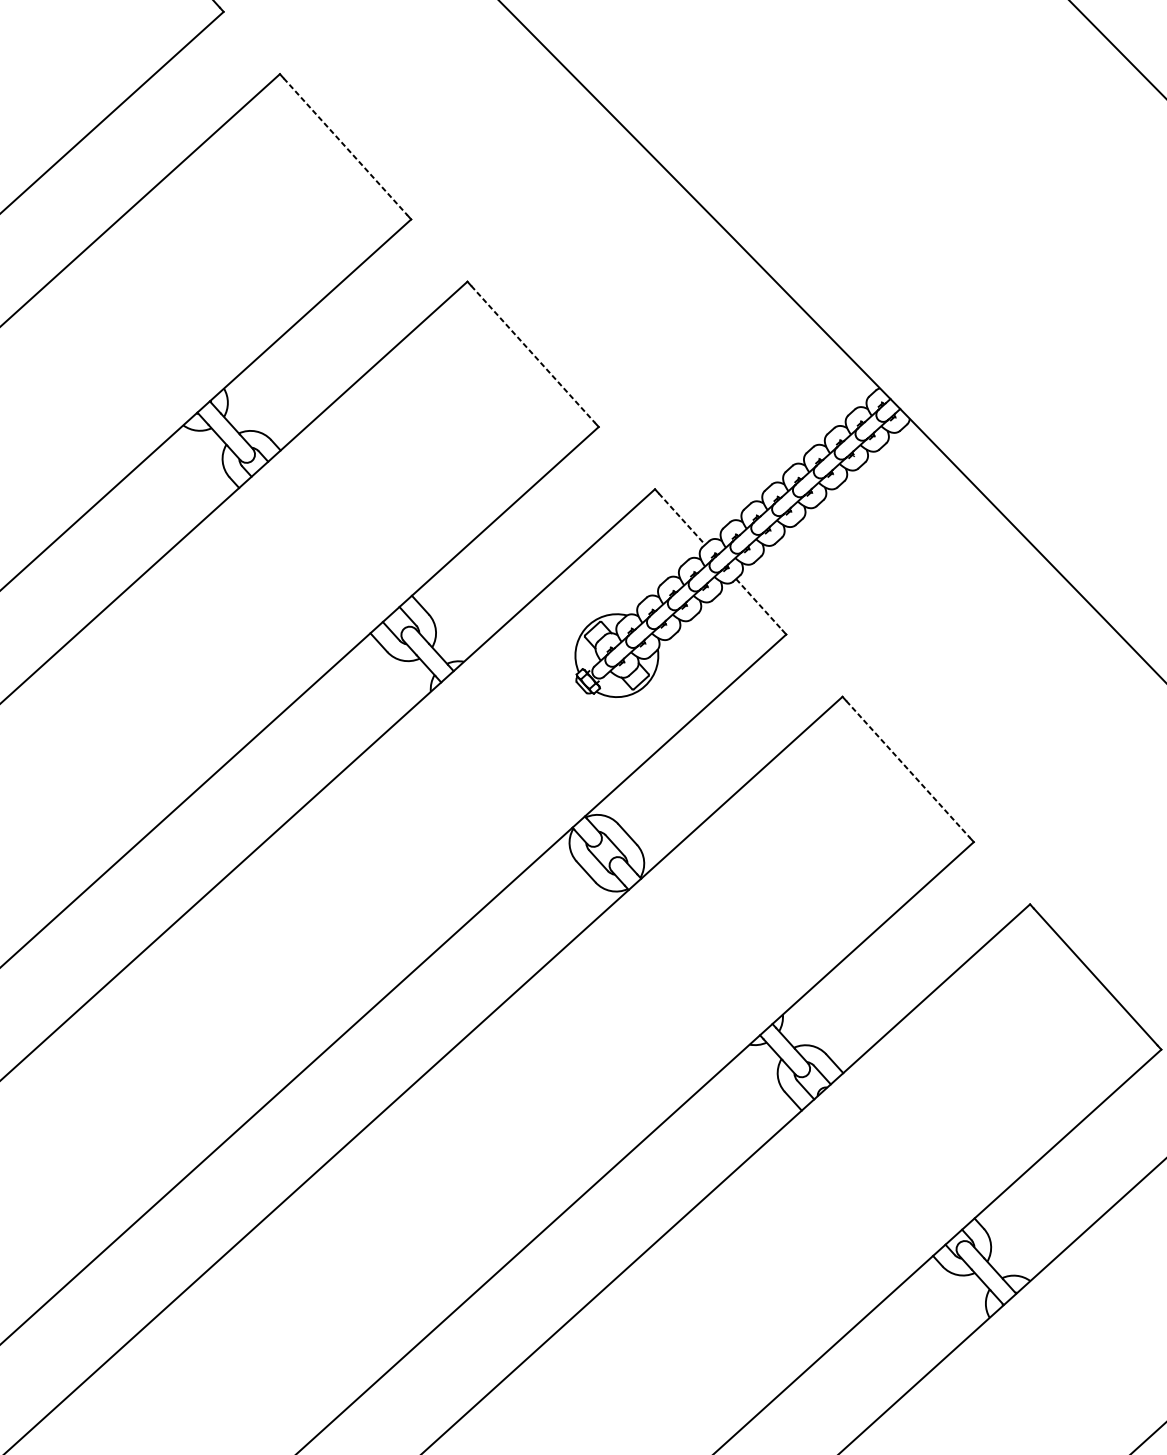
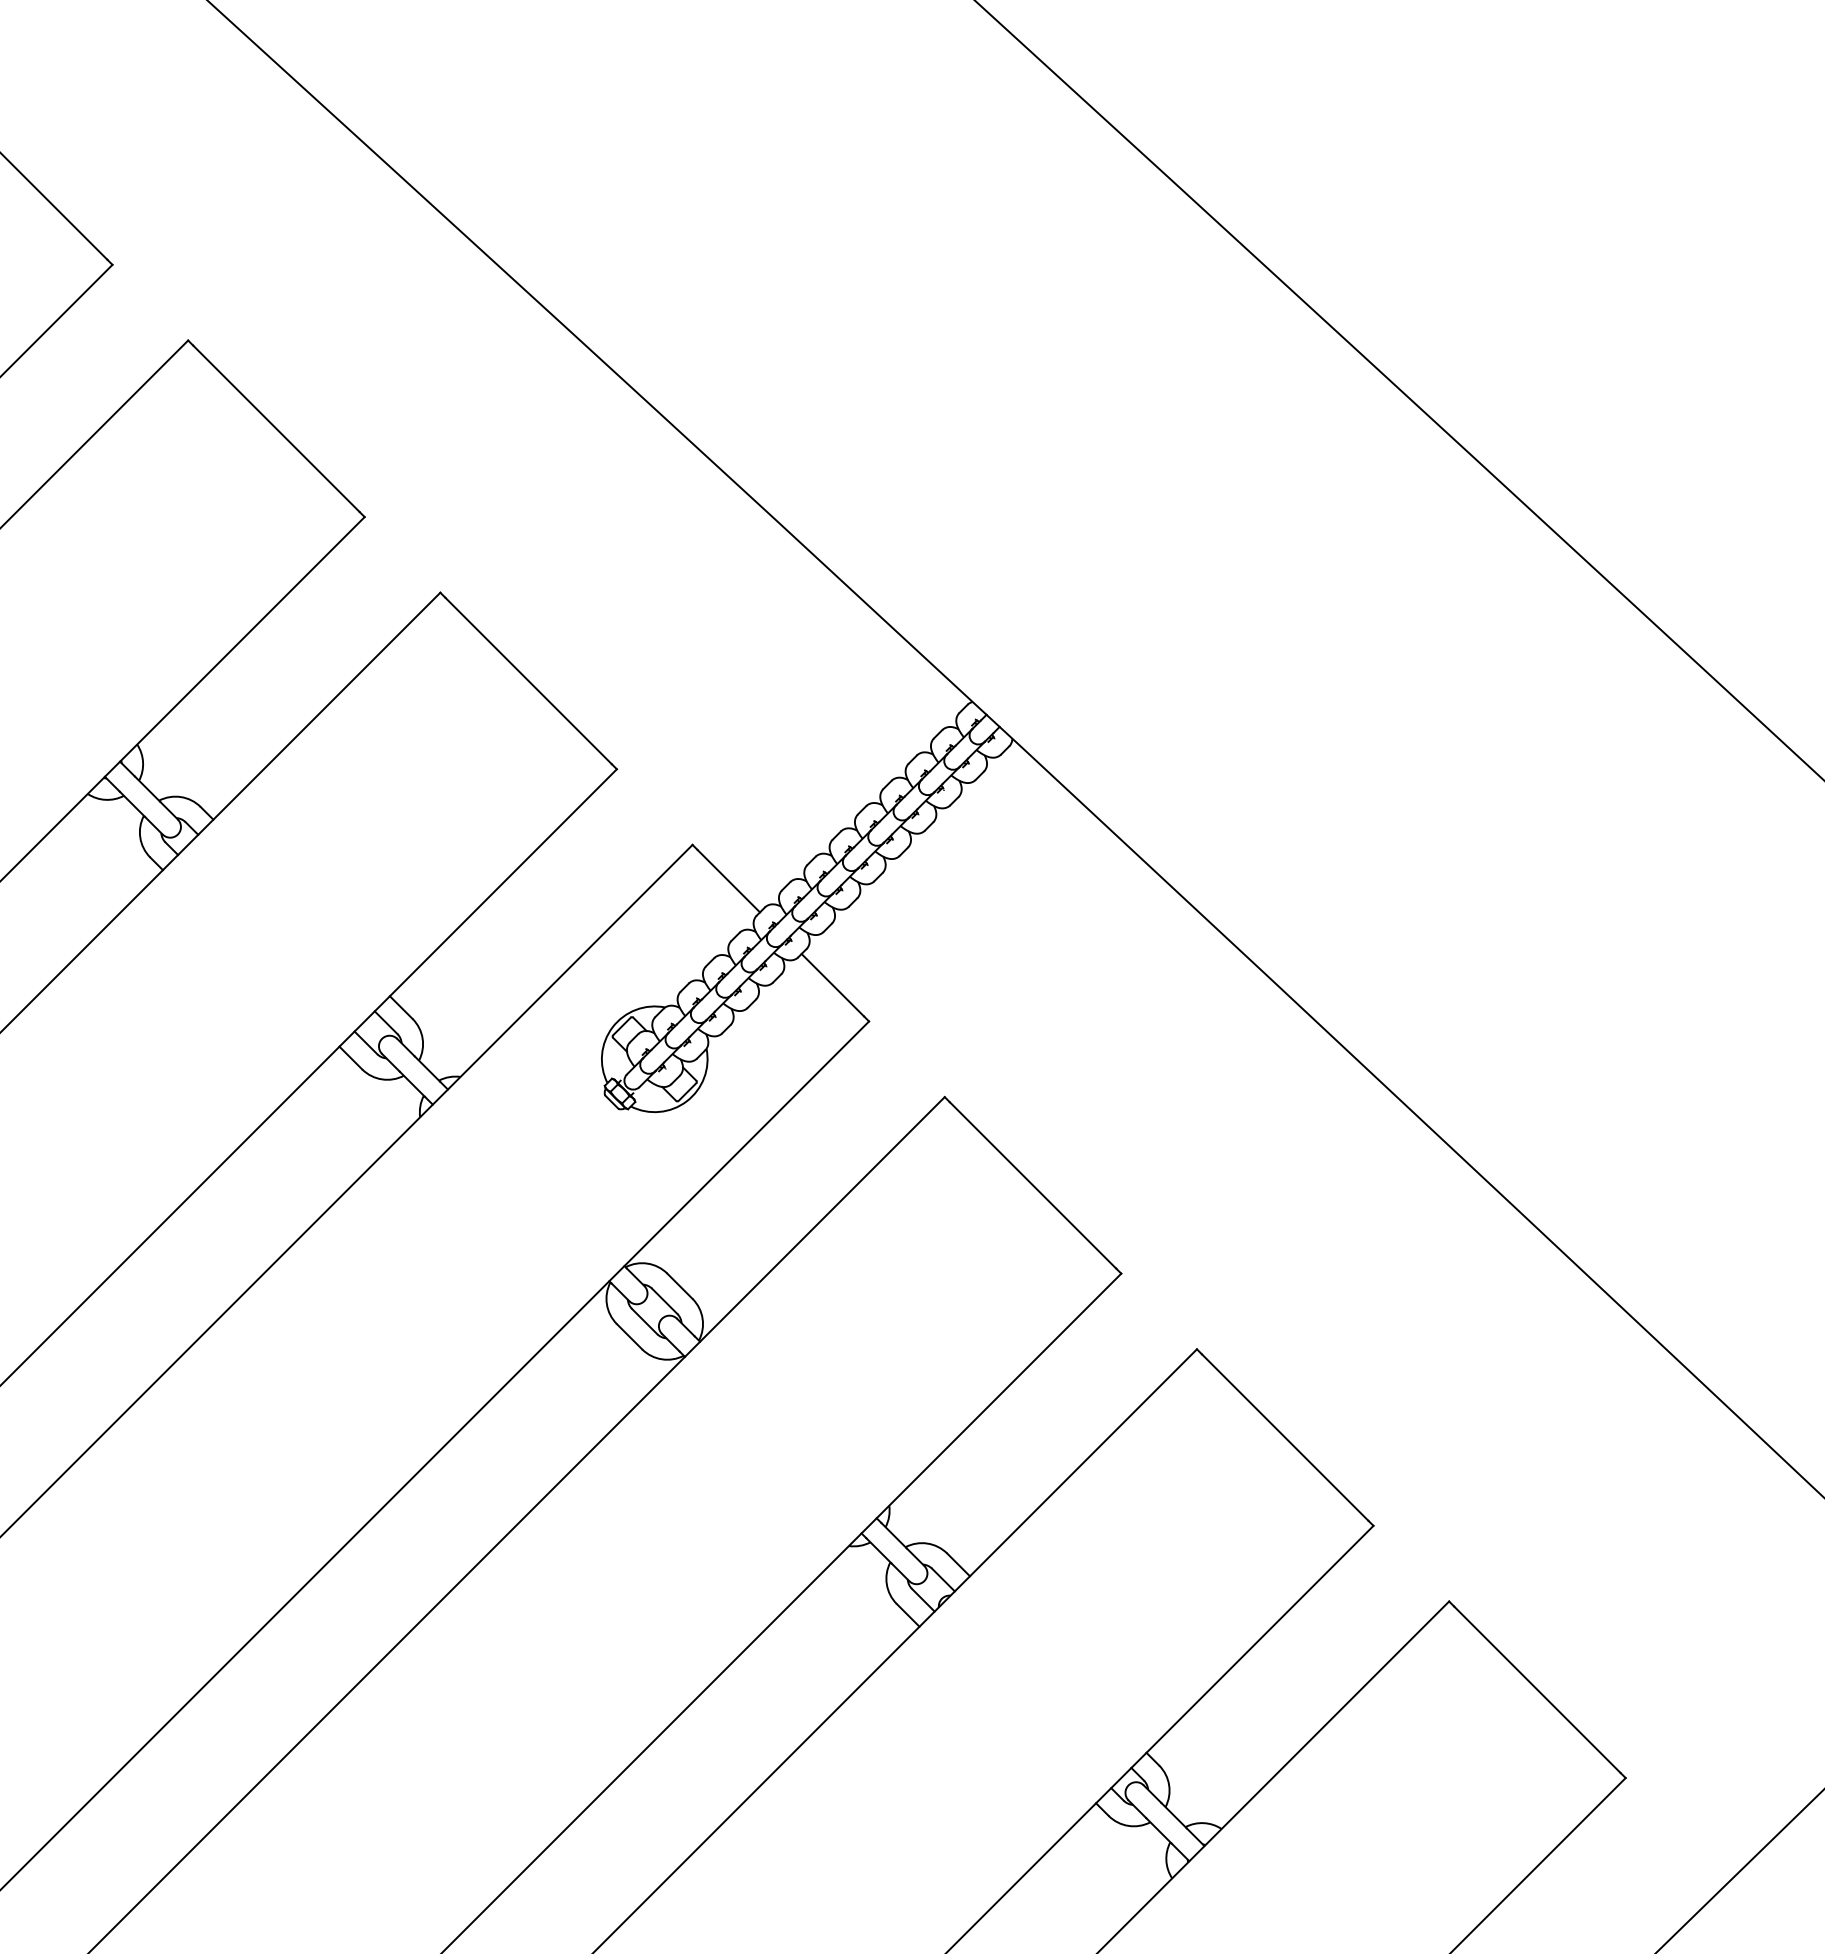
line: (345, 146) -> (276, 428), dashed -> solid
line: (533, 354) -> (528, 681), dashed -> solid
line: (682, 519) -> (729, 881), dashed -> solid
line: (759, 604) -> (833, 985), dashed -> solid
line: (908, 769) -> (1033, 1185), dashed -> solid

